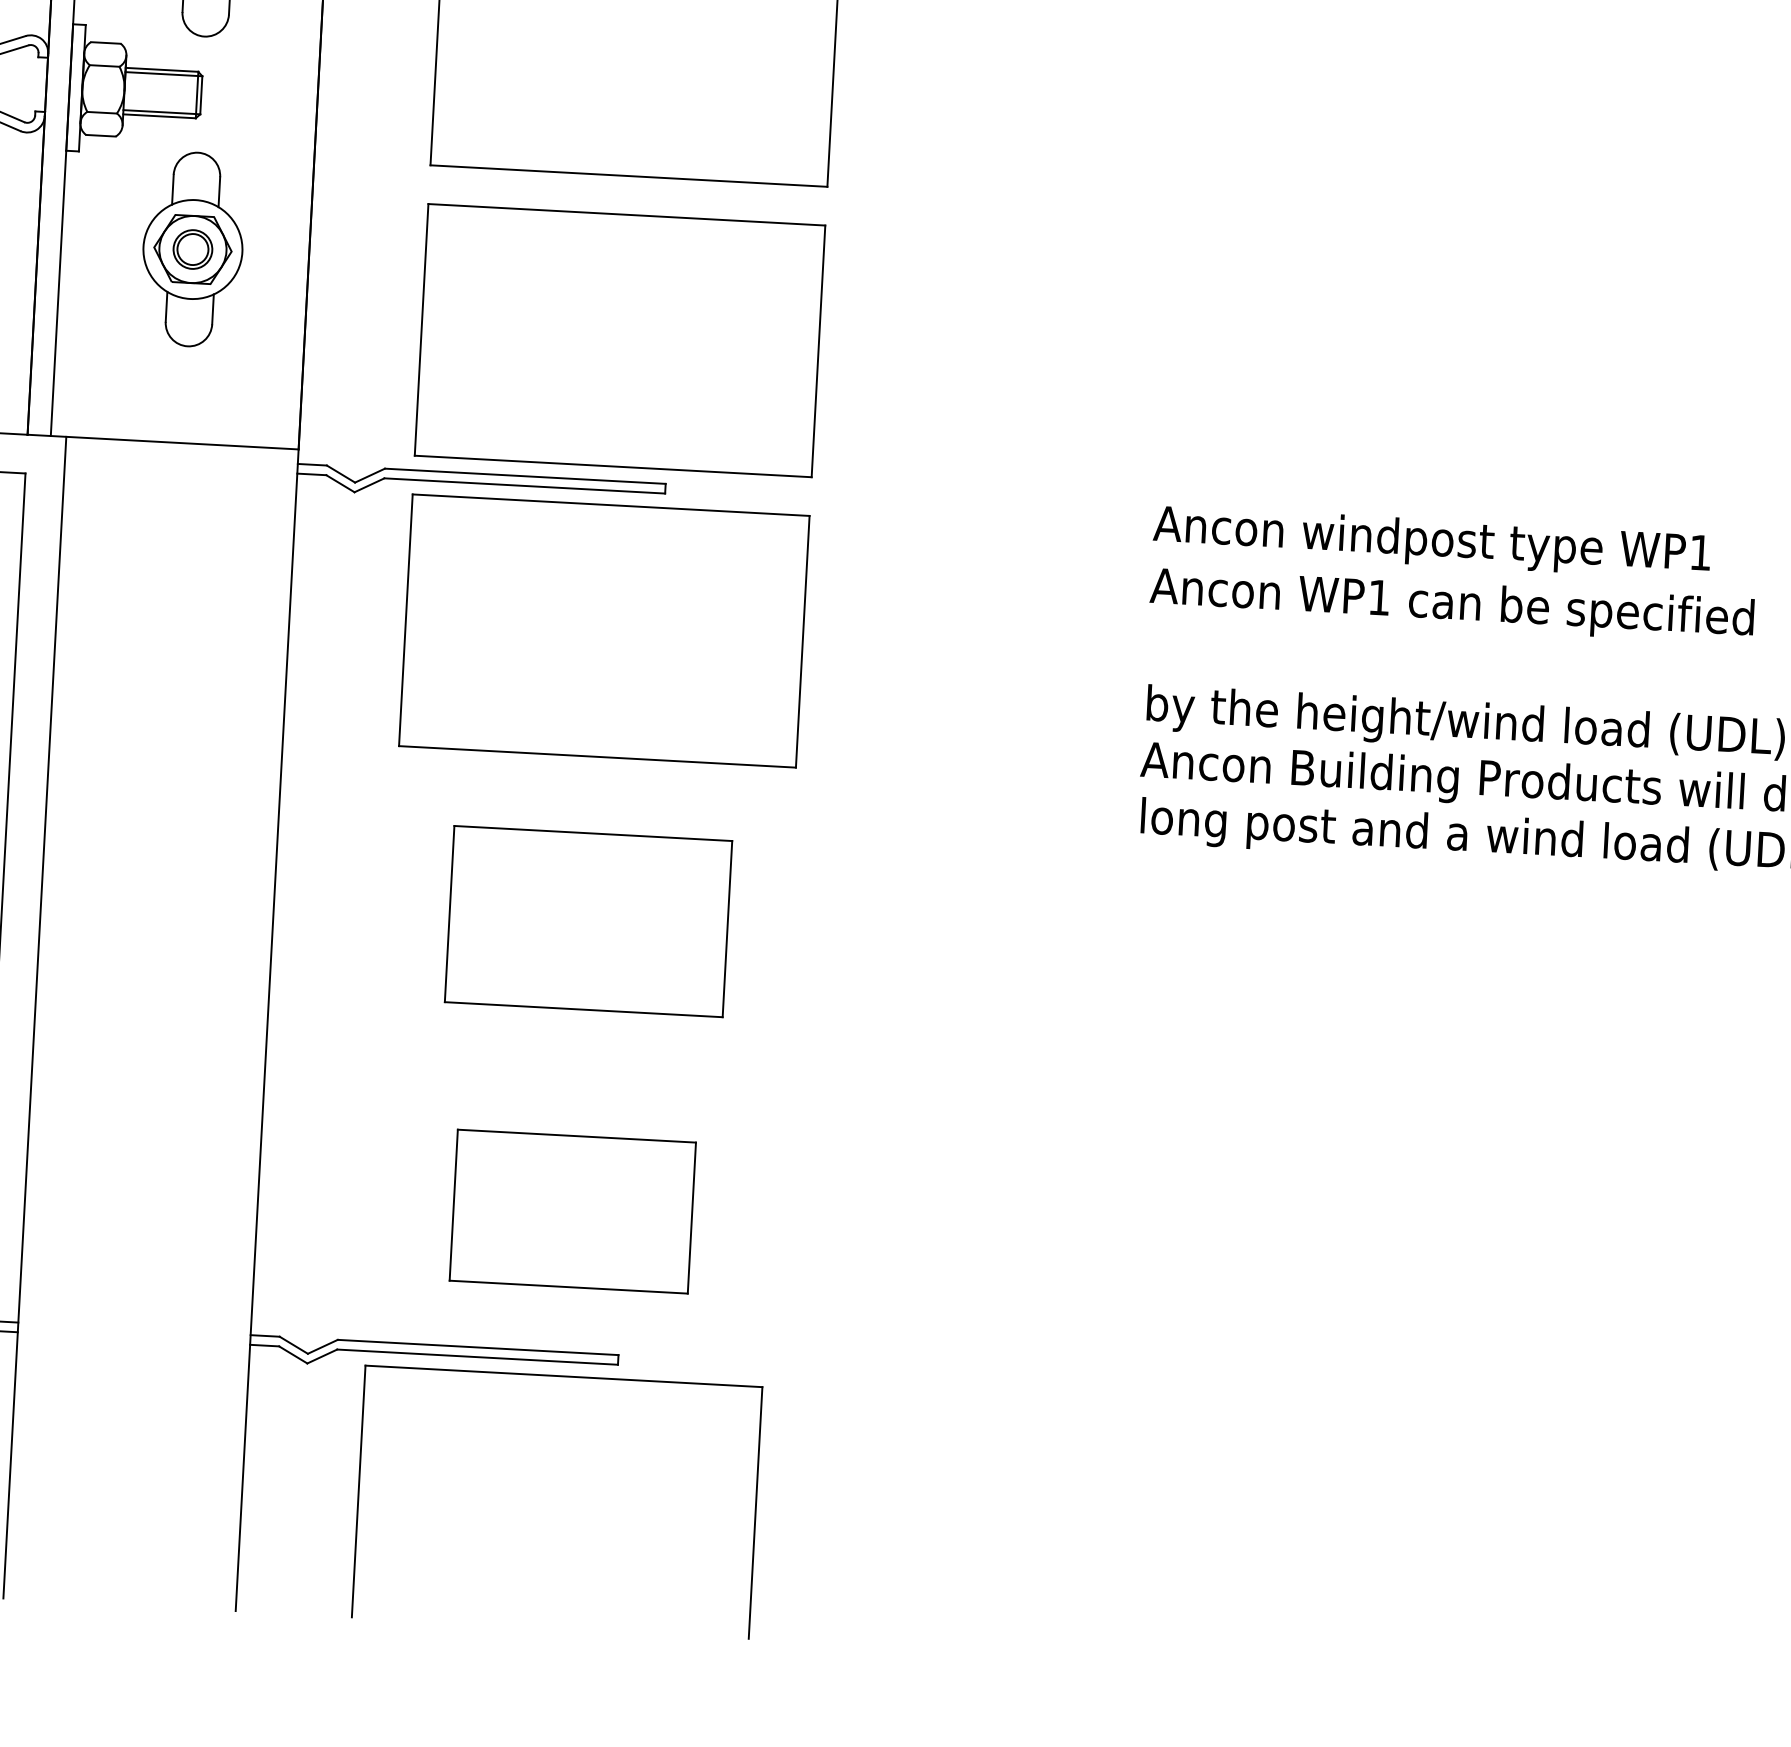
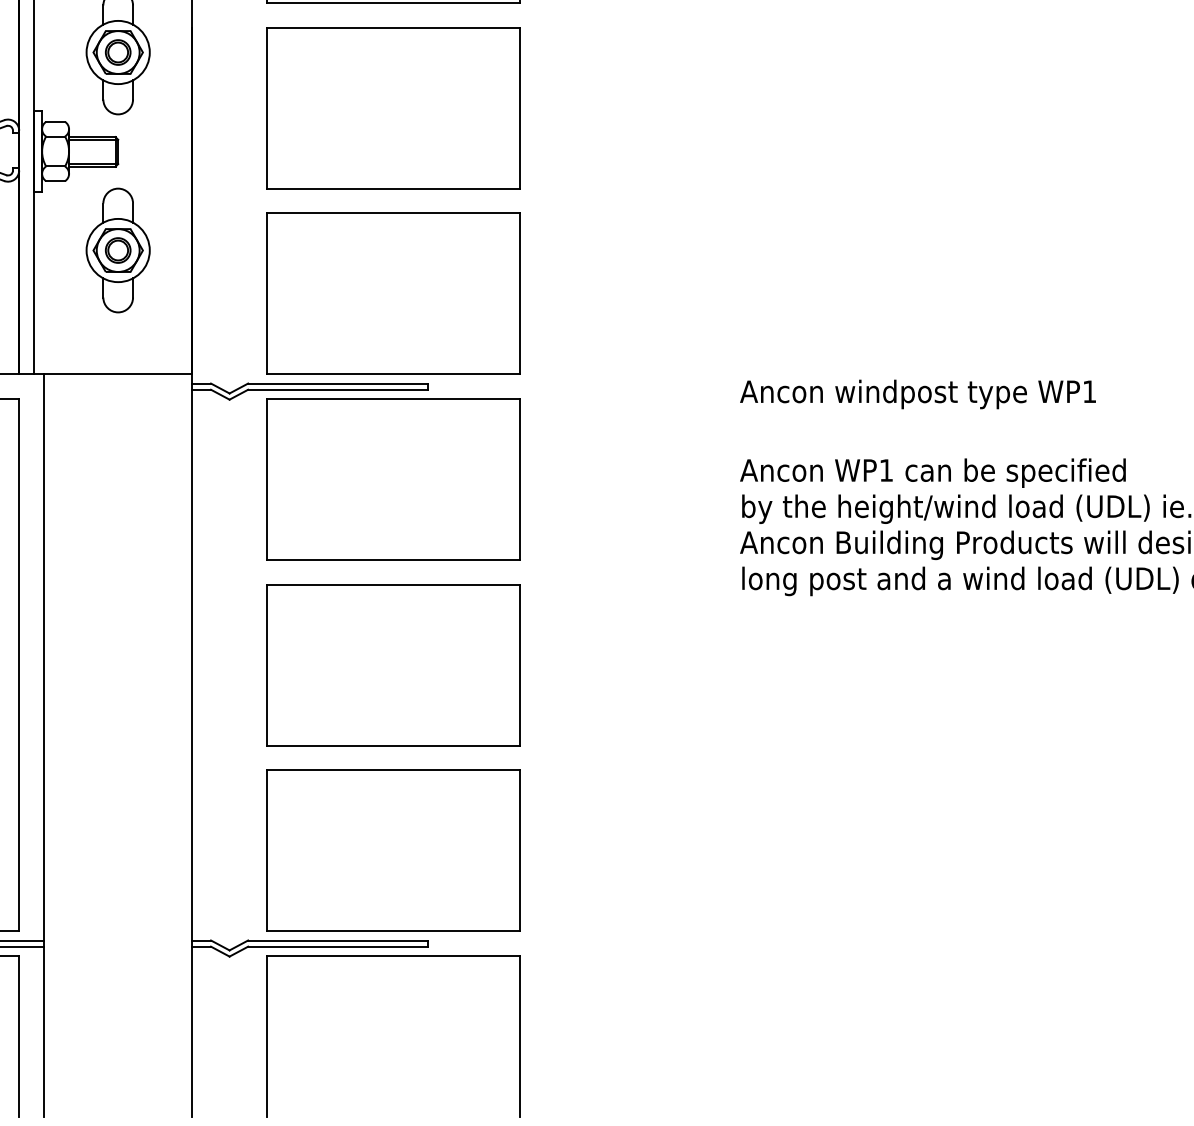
text: (1451, 604) -> (932, 472), moved
part: (588, 921) -> (393, 665), size x1.43
part: (572, 1211) -> (393, 850), size x1.67

